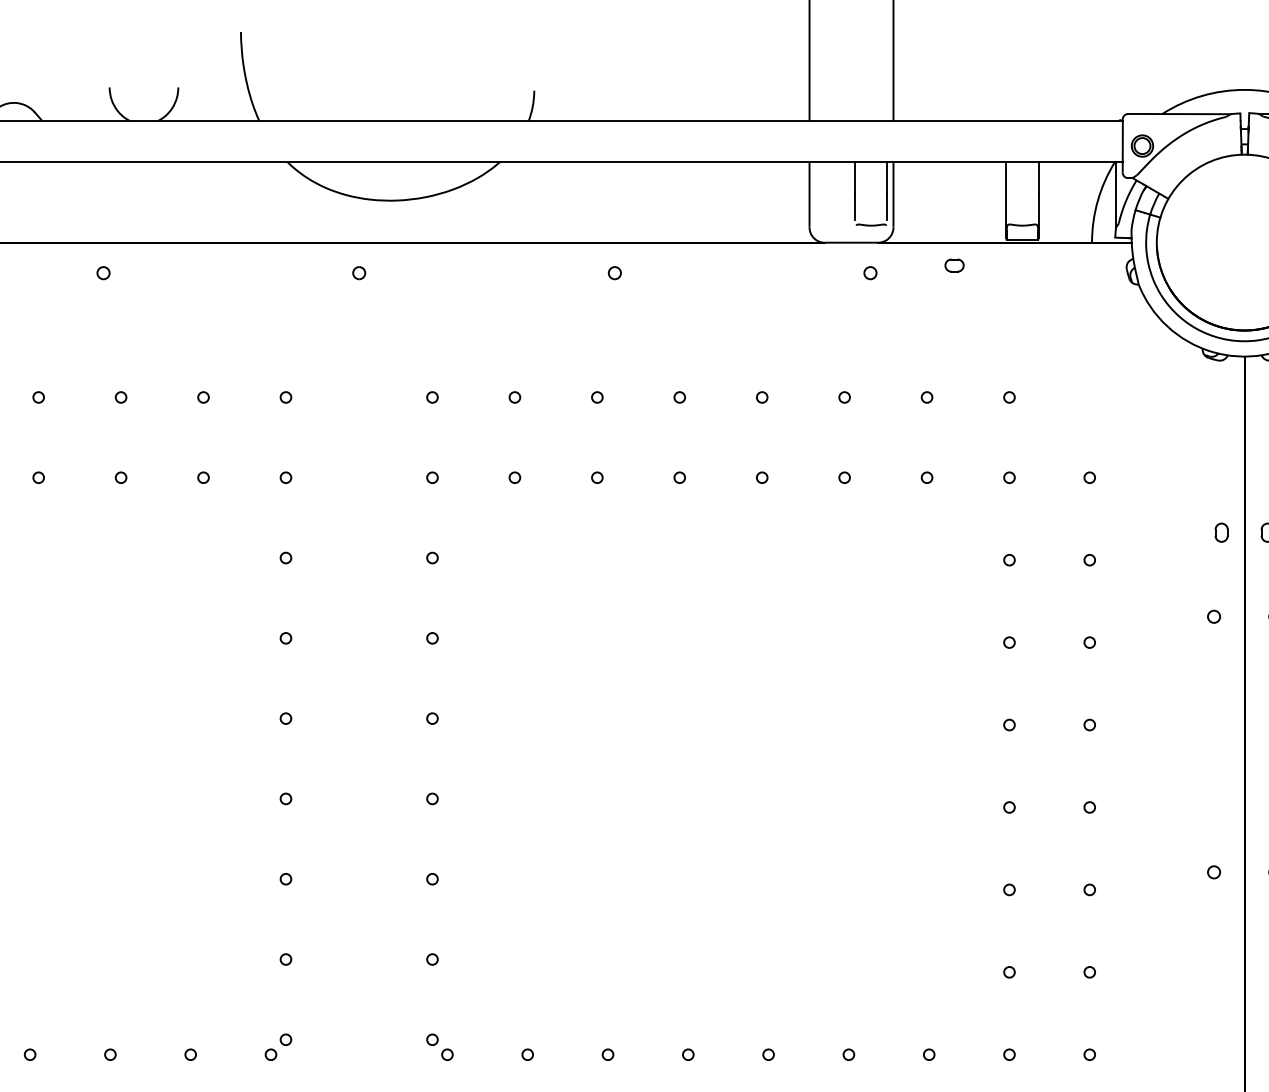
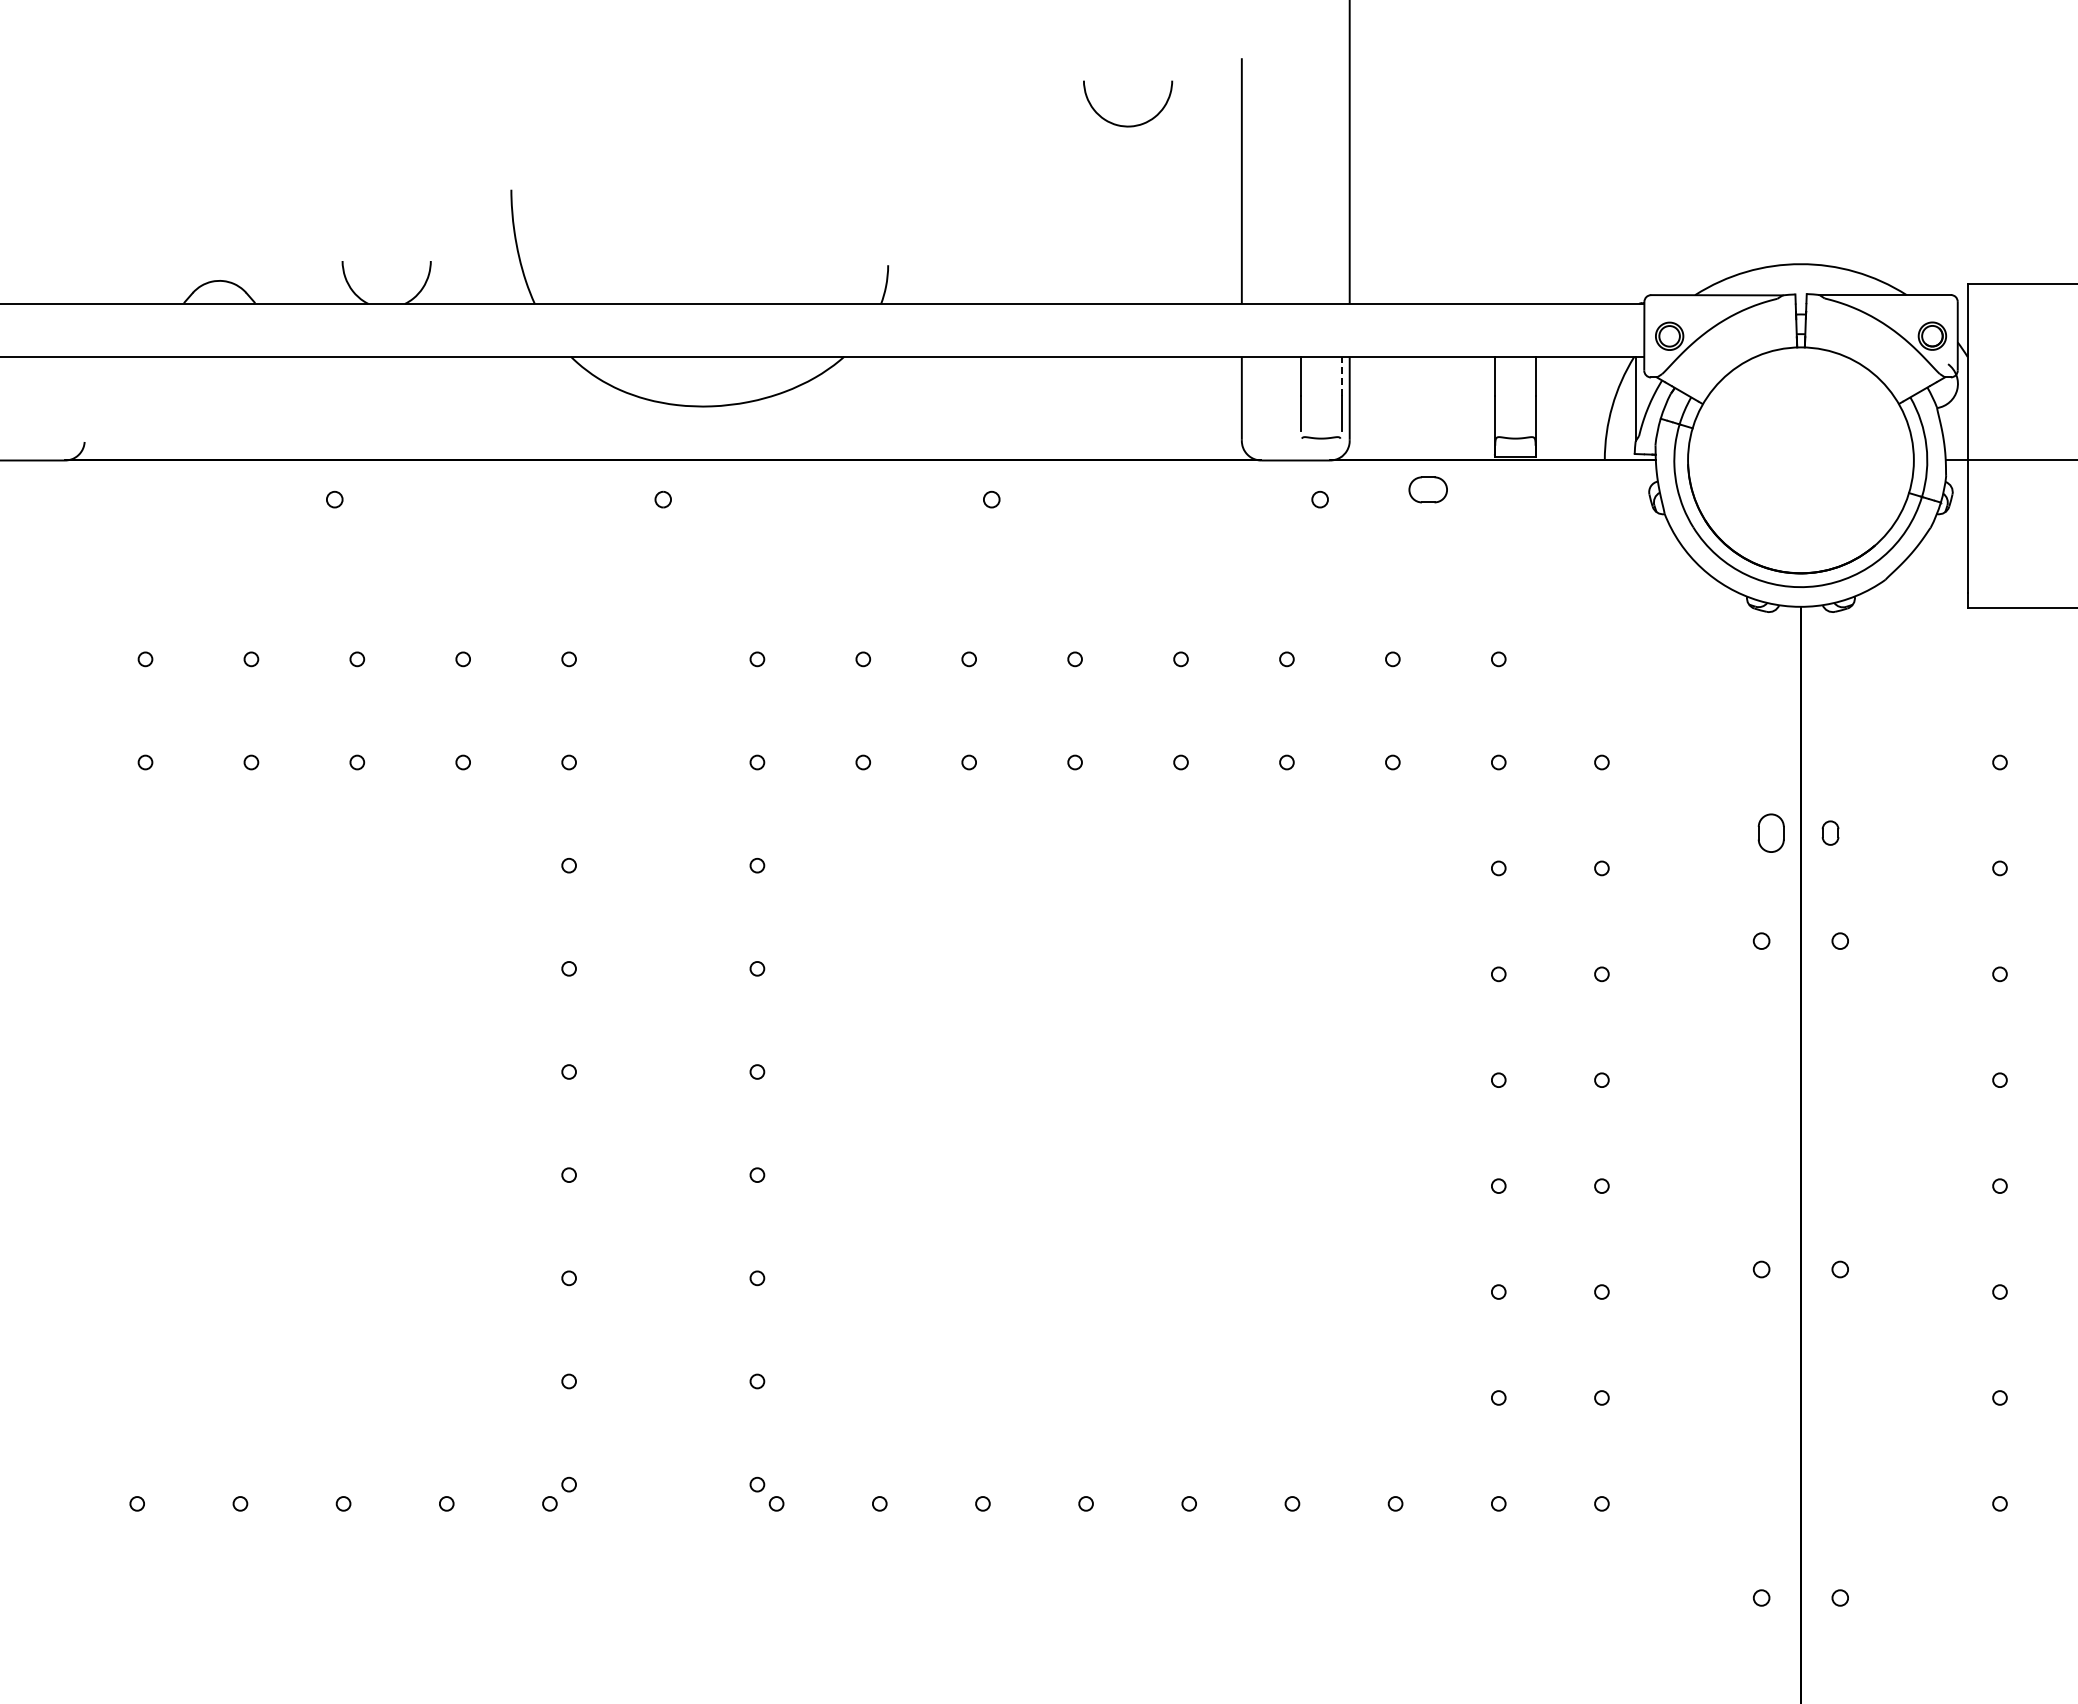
line: (887, 177) -> (1341, 376), solid -> dashed
part: (954, 265) -> (1427, 489), size x1.6
part: (1221, 532) -> (1771, 832), size x1.6

